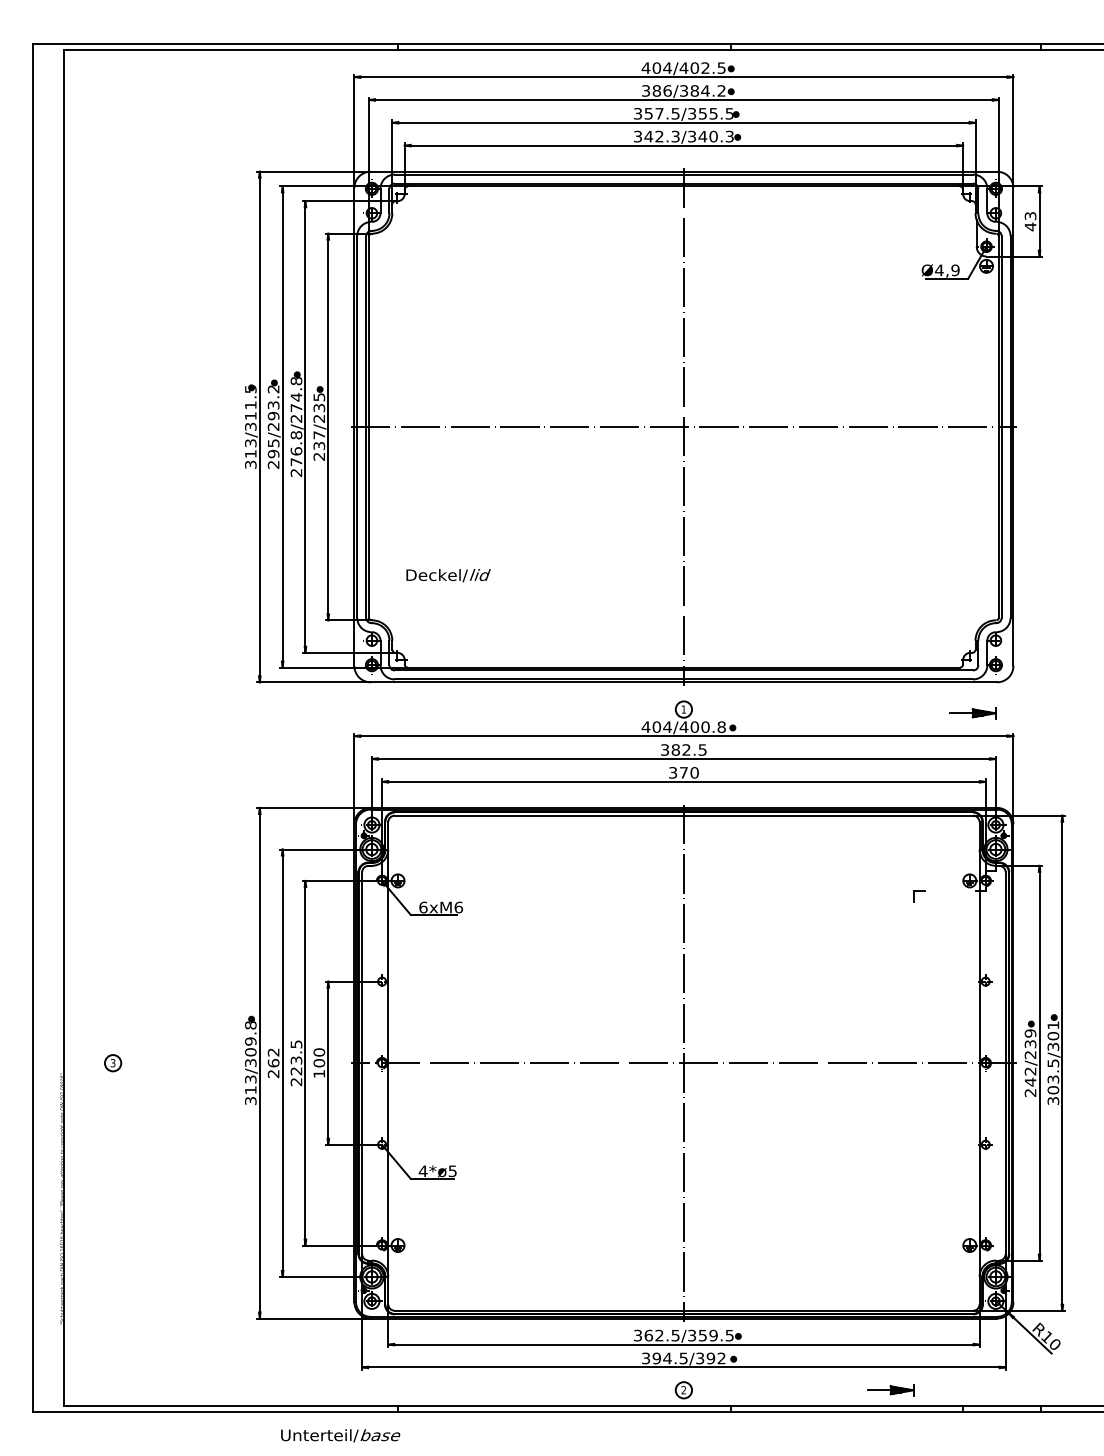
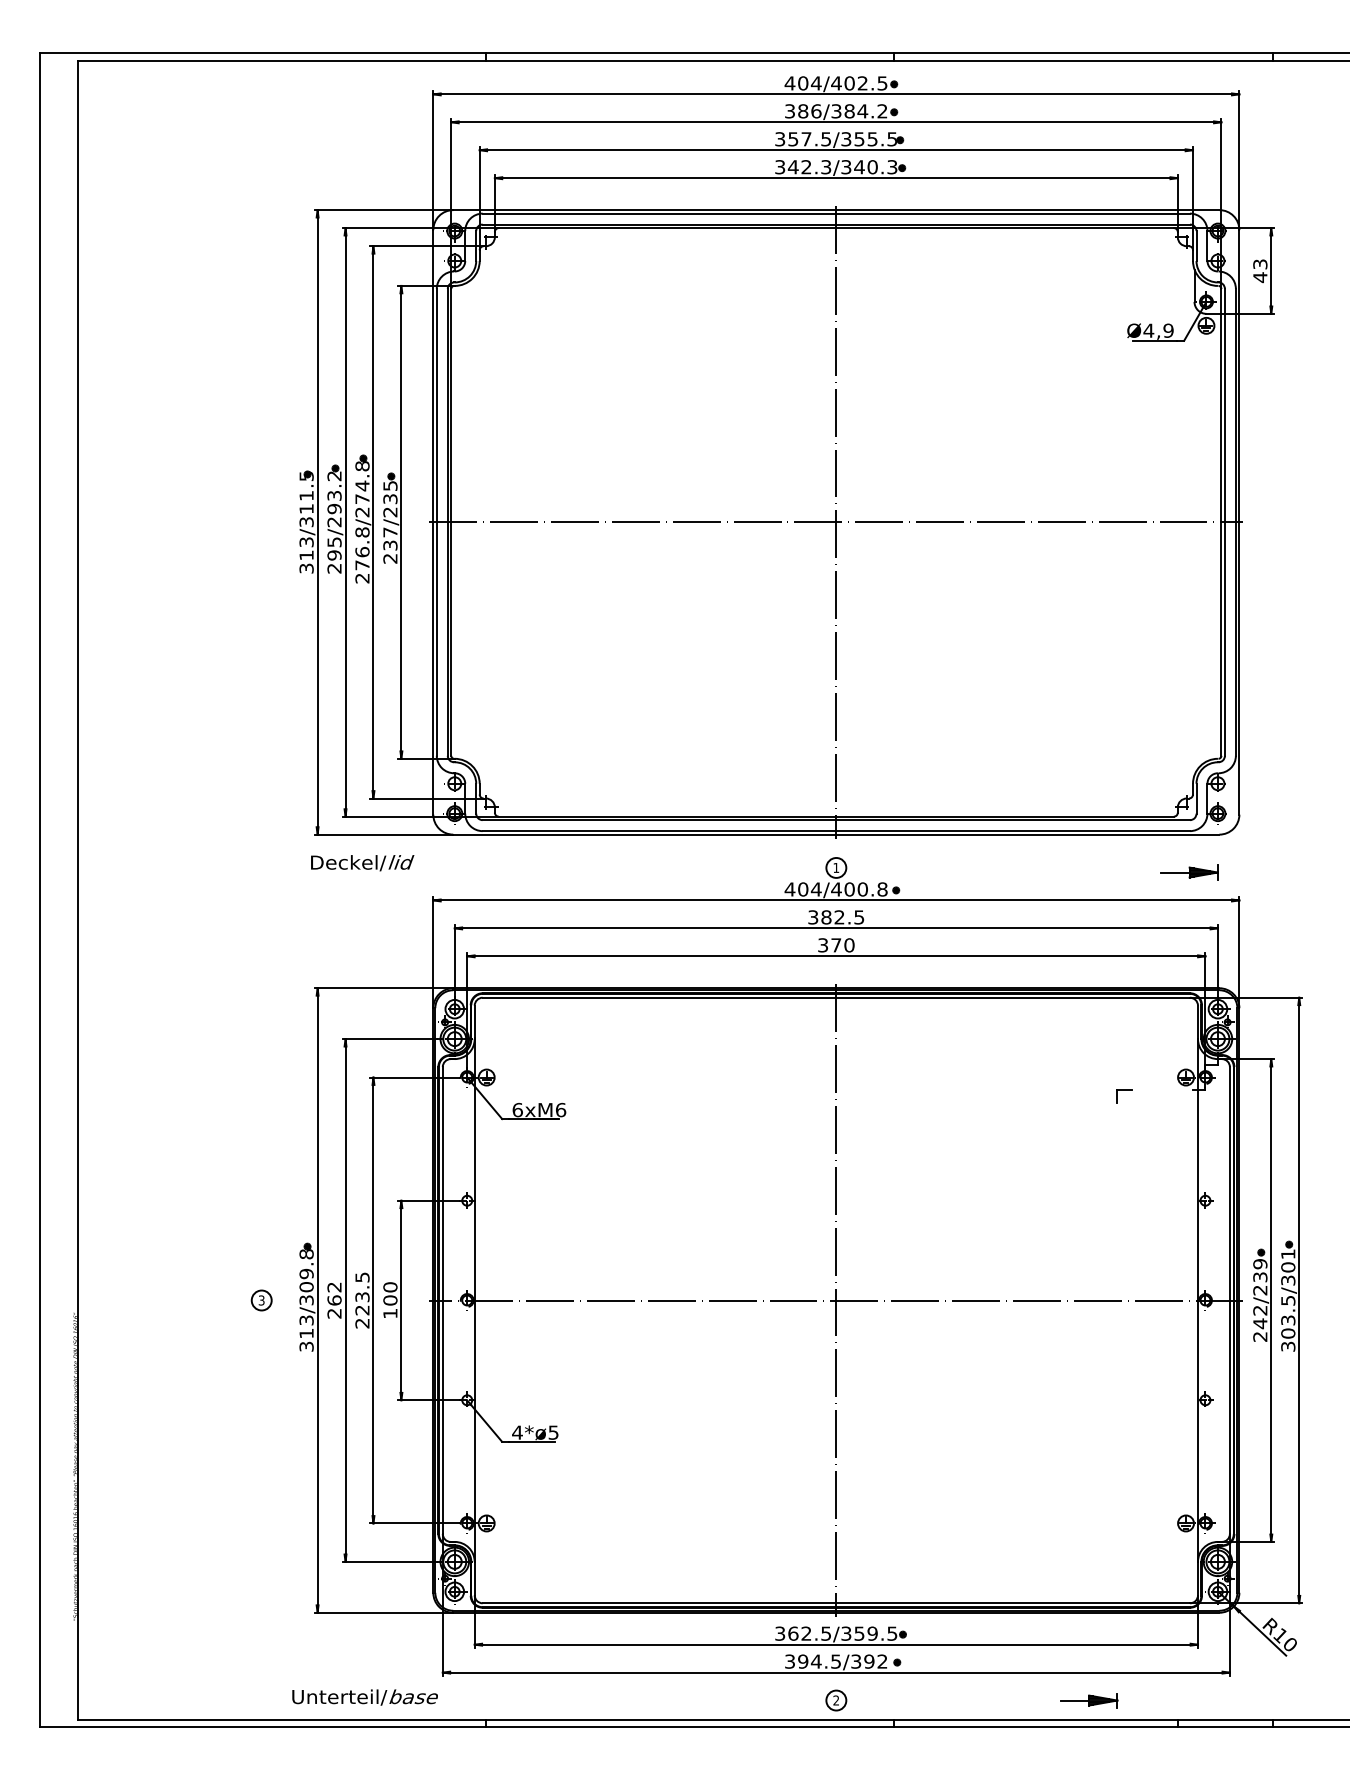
text: (448, 575) -> (362, 862), moved
part: (113, 1063) -> (262, 1300), moved
text: (340, 1435) -> (364, 1697), moved

